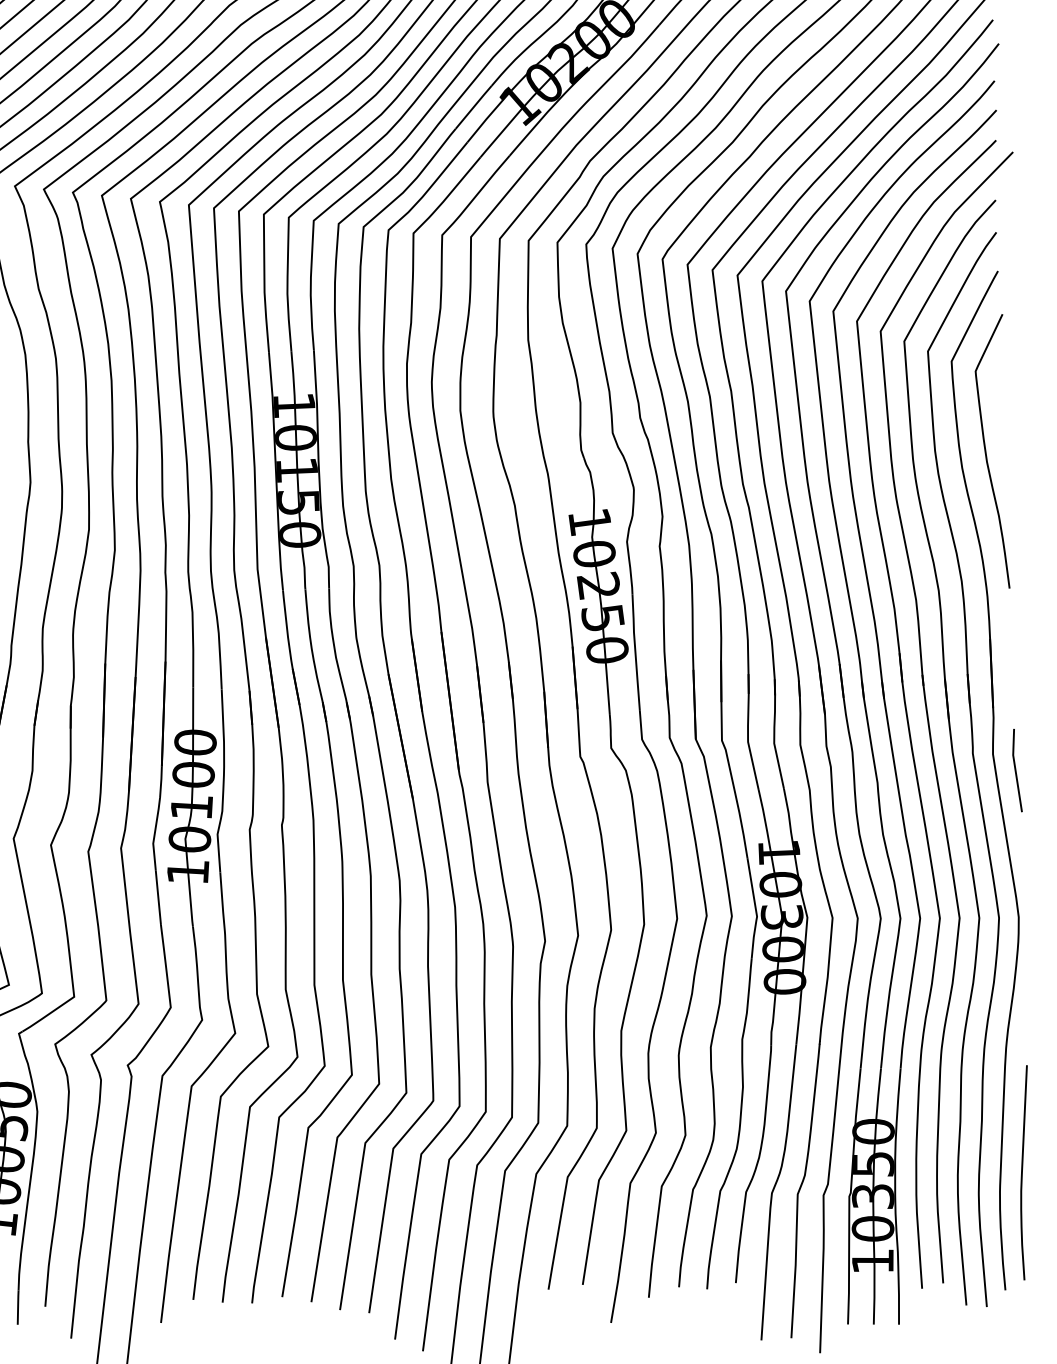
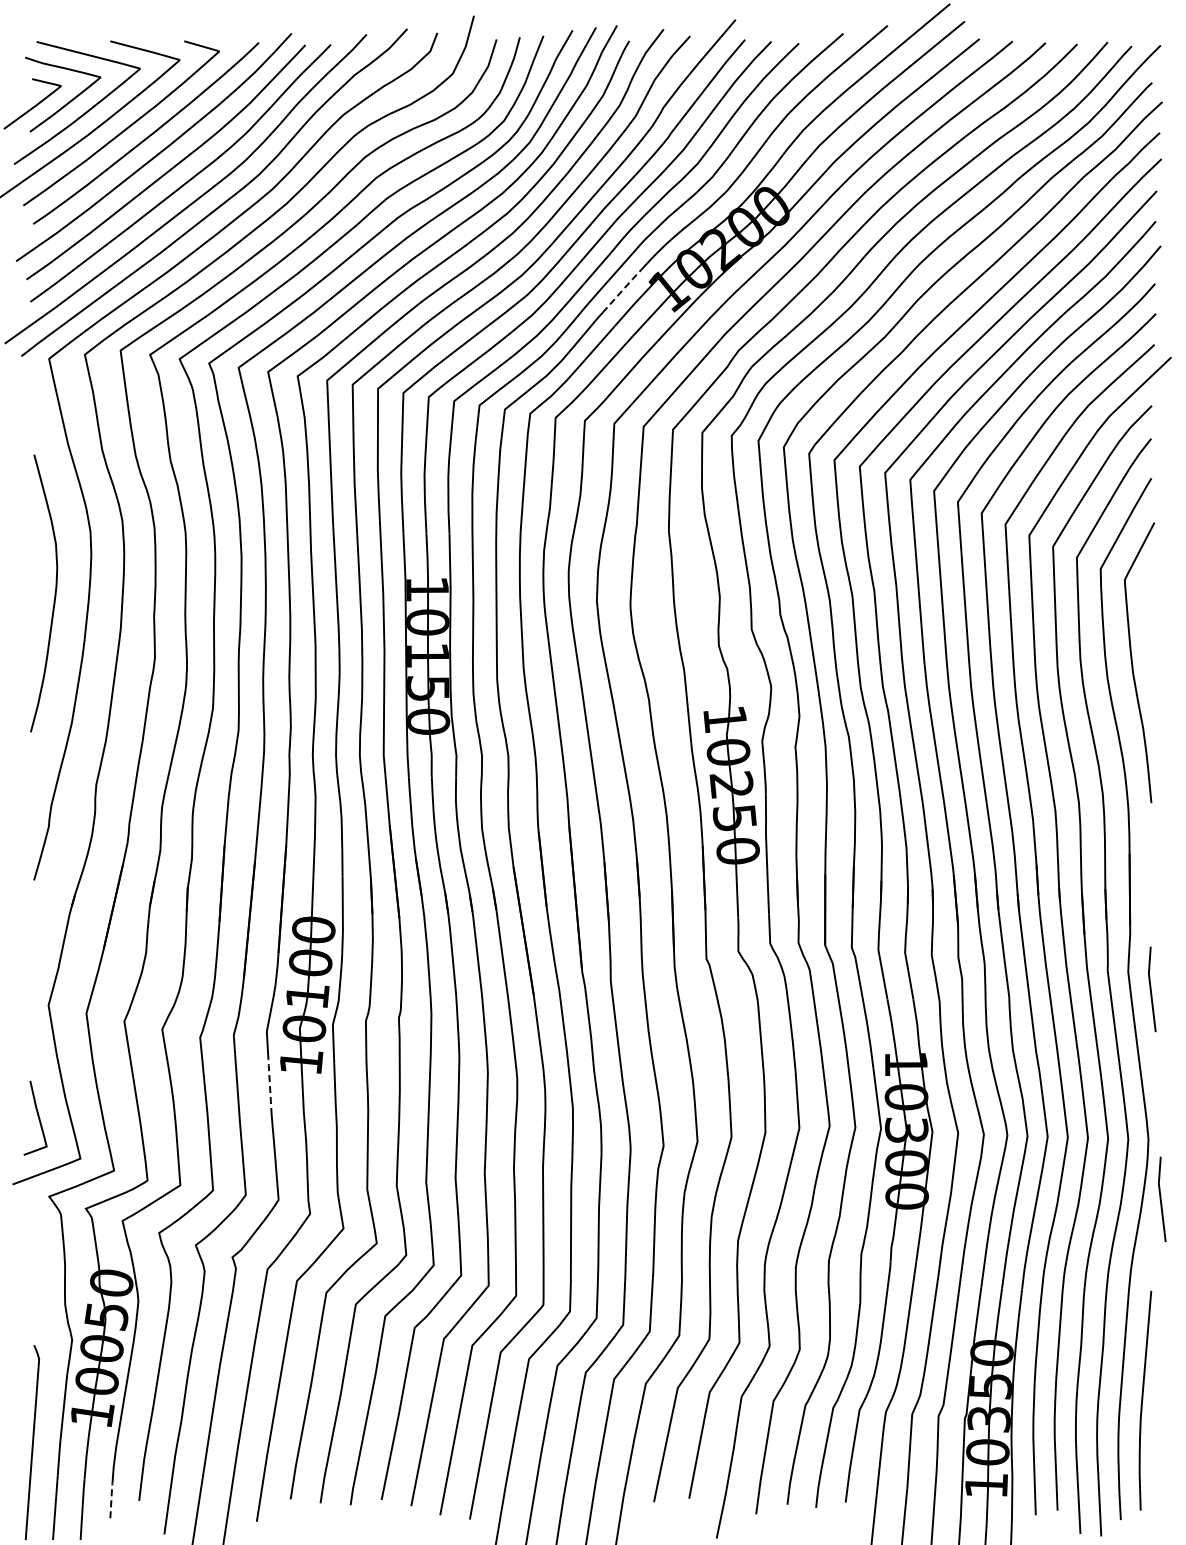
line: (474, 106) -> (622, 290), solid -> dashed
line: (158, 898) -> (270, 1087), solid -> dashed
line: (1033, 975) -> (1161, 1199), added
line: (18, 1306) -> (111, 1499), solid -> dashed

